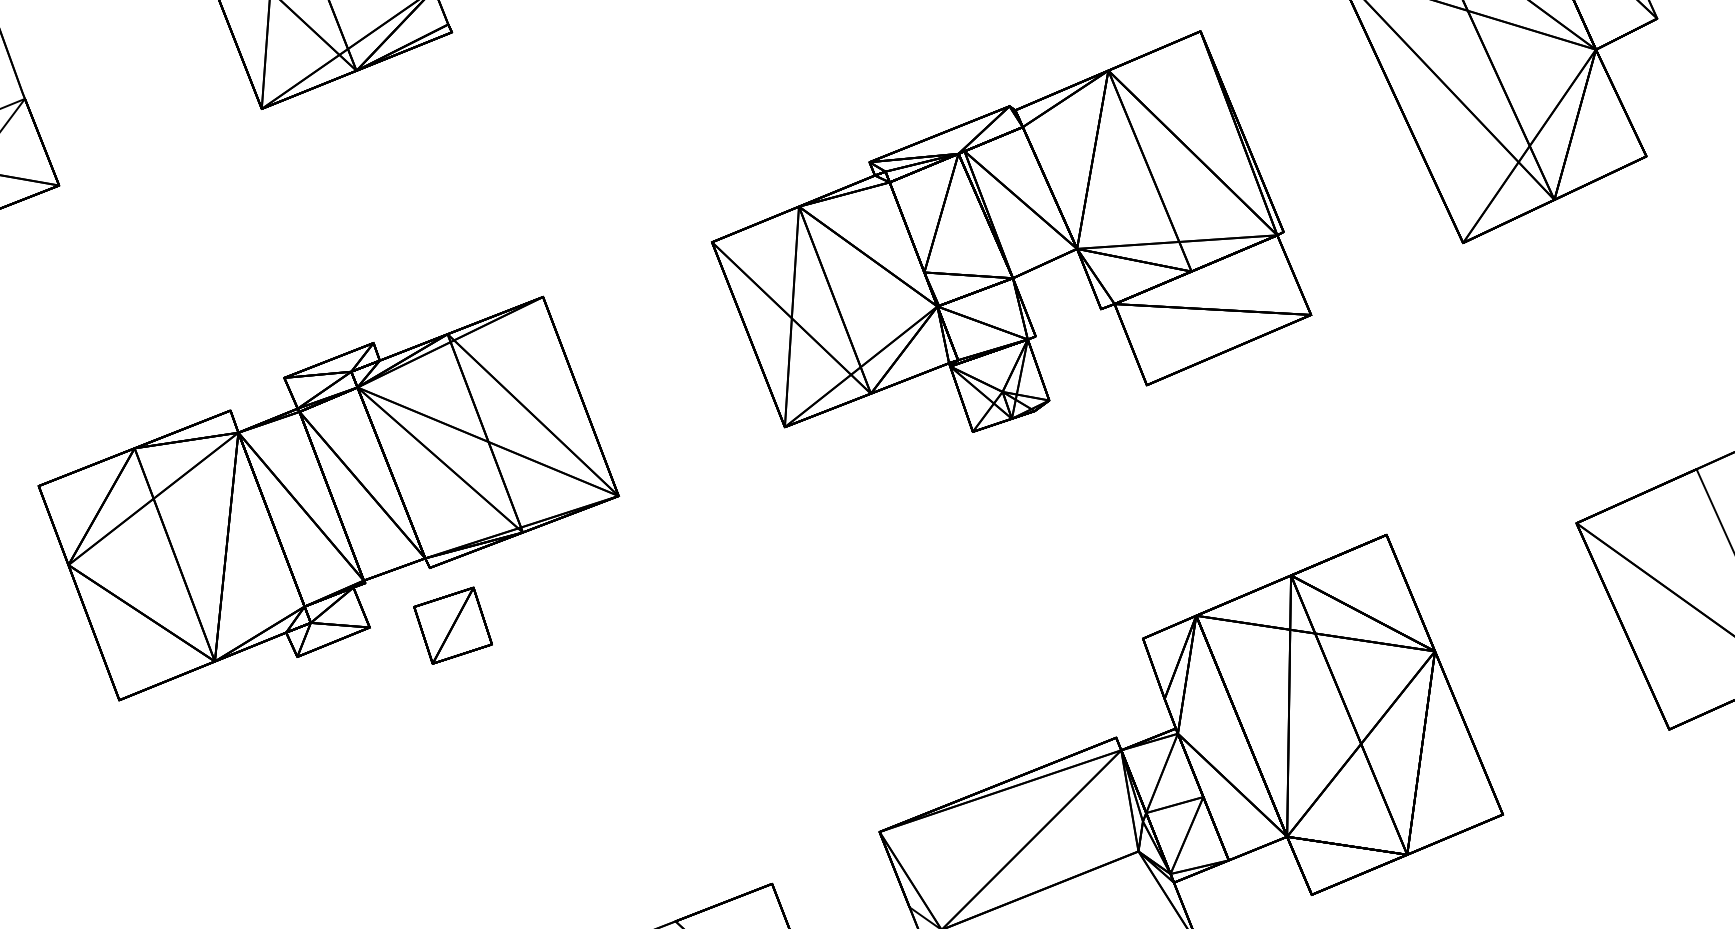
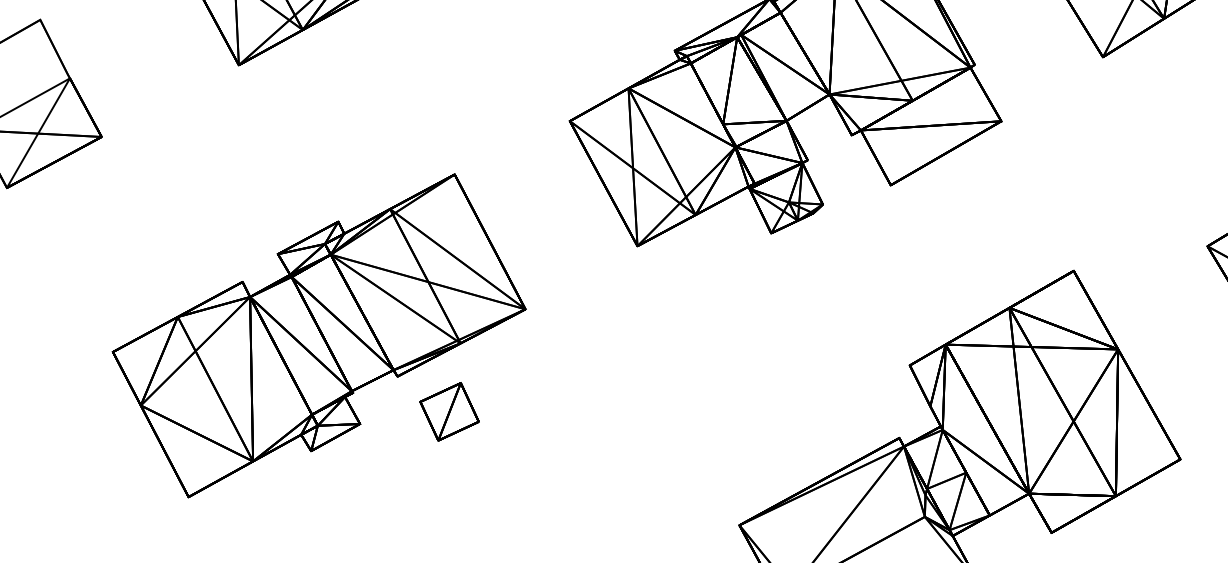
part: (452, 625) -> (449, 411), moved

